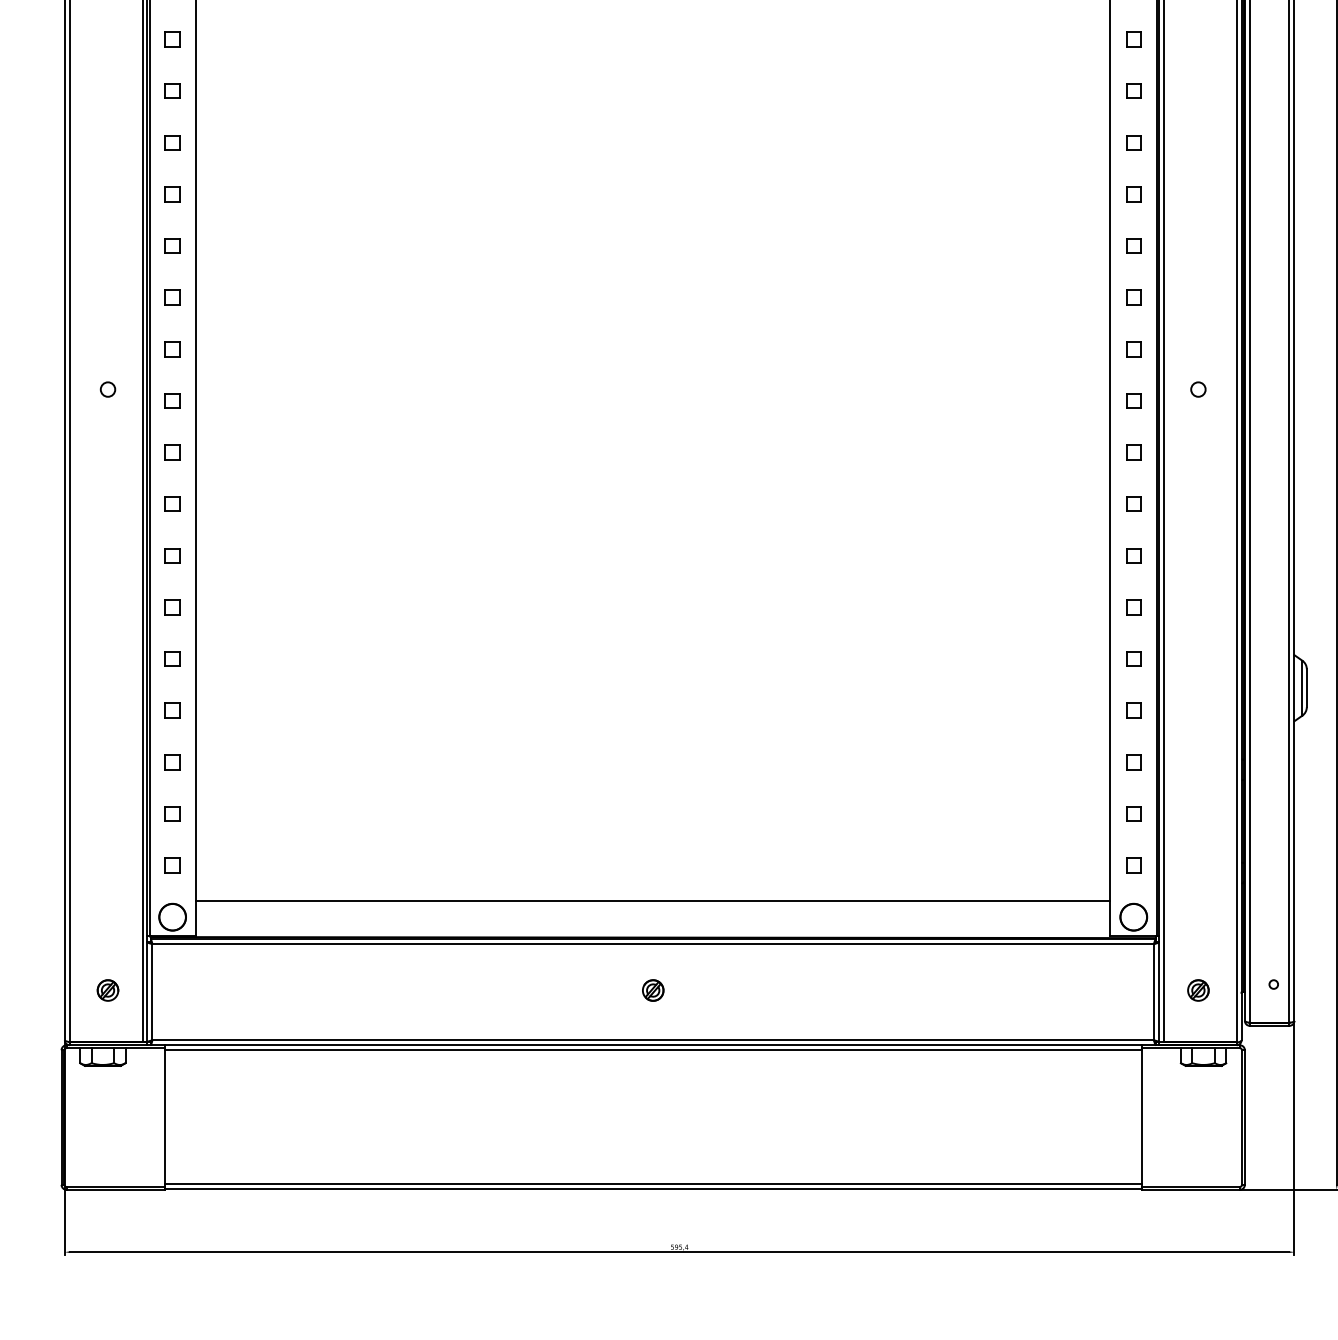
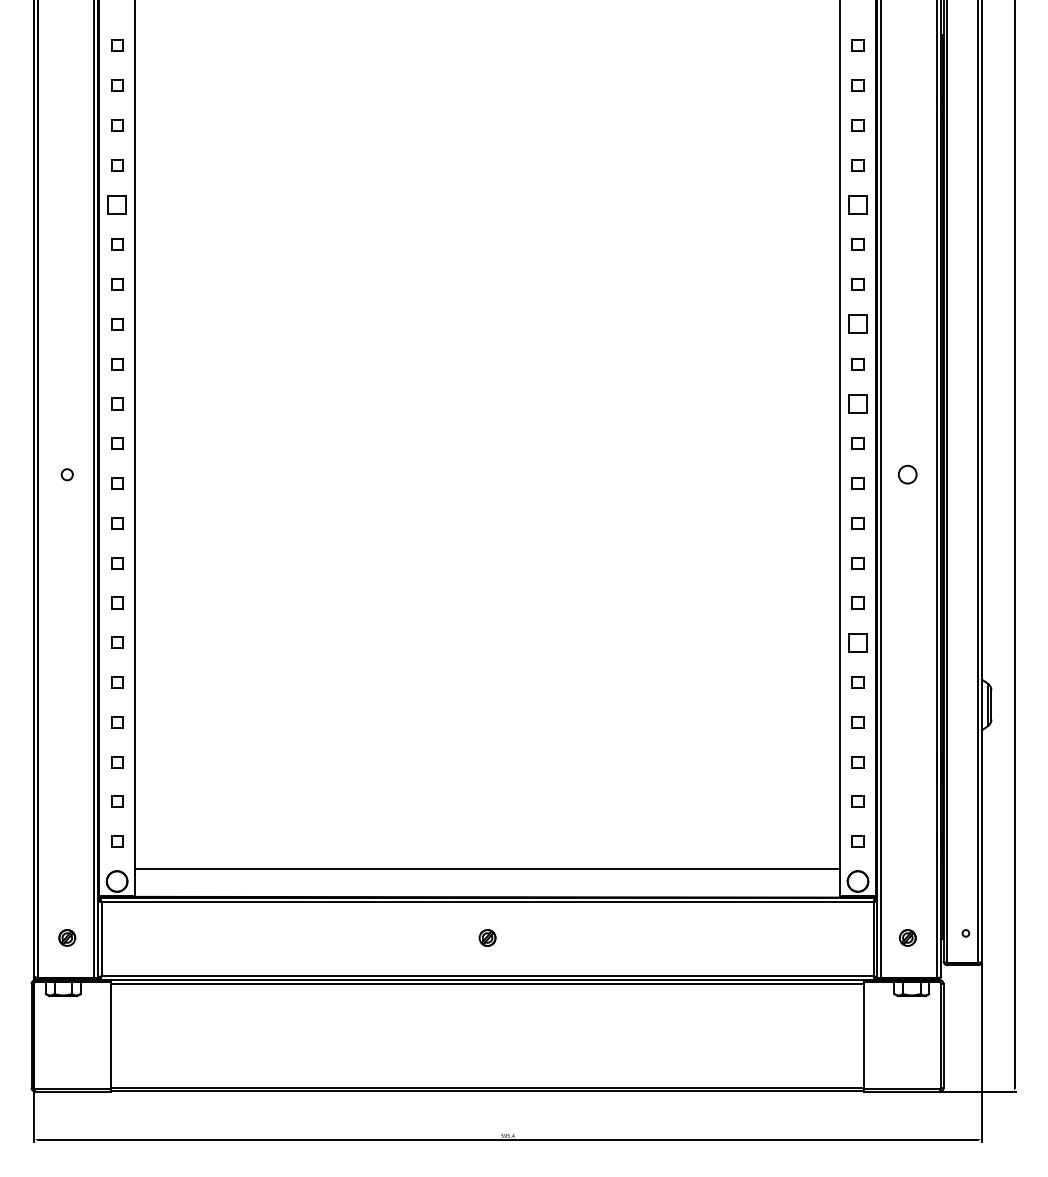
part: (173, 38) -> (117, 204), size x1.6
part: (1133, 38) -> (857, 204), size x1.6
part: (1133, 194) -> (857, 324), size x1.6
part: (1133, 297) -> (857, 403), size x1.6
circle: (1197, 389) -> (907, 474), size x1.6
part: (1133, 607) -> (857, 642), size x1.6

